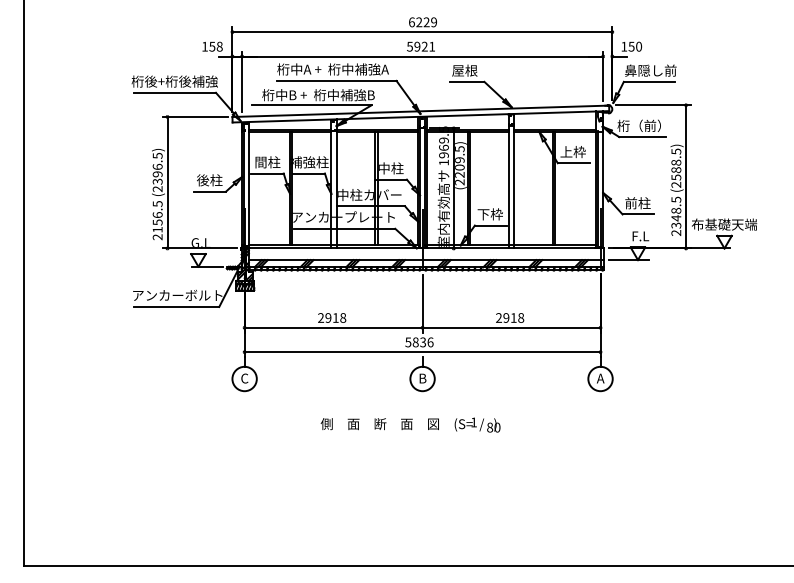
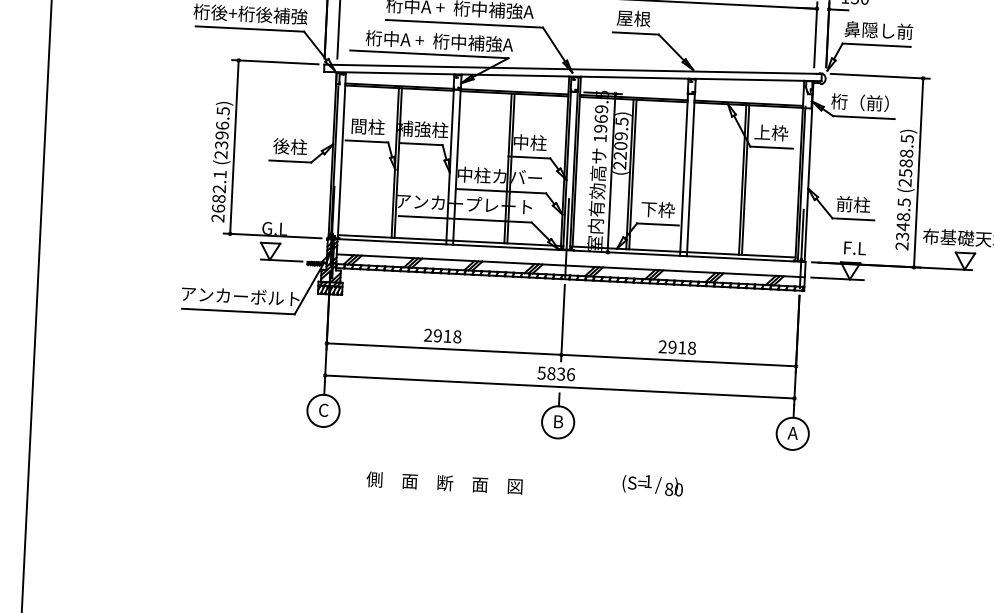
text: (318, 95) -> (439, 41), 桁中B +  桁中補強B -> 桁中A +  桁中補強A
text: (157, 216) -> (219, 191), 2156.5 -> 2682.1
text: (379, 424) -> (443, 483), moved
text: (477, 424) -> (652, 484), moved

